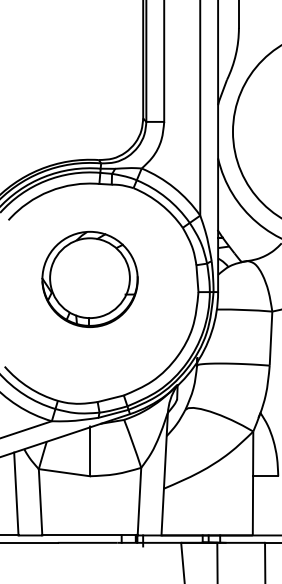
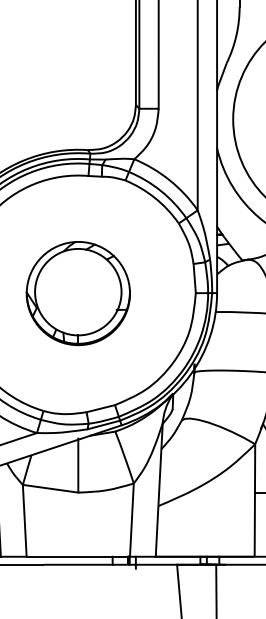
part: (89, 278) -> (77, 292), moved

